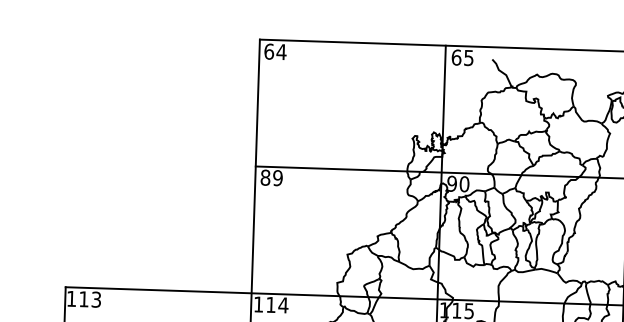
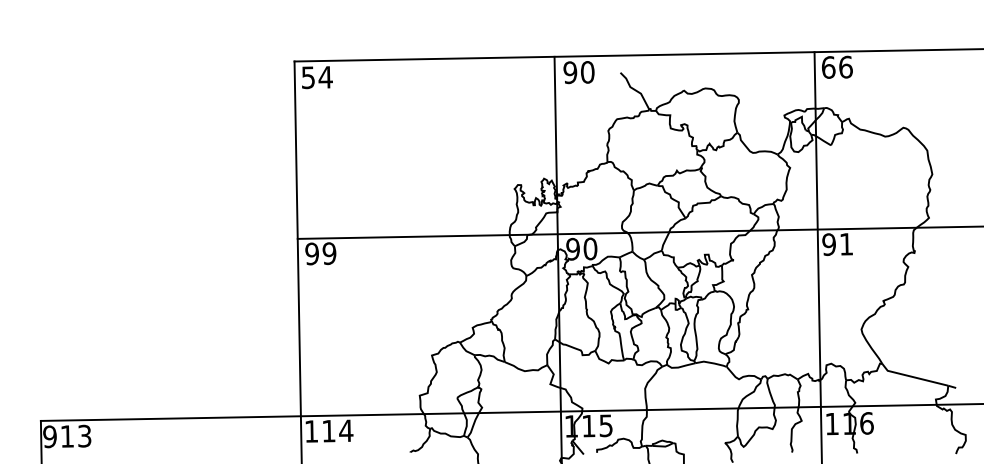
text: (269, 51) -> (308, 77), 64 -> 54
text: (462, 57) -> (578, 72), 65 -> 90
text: (265, 177) -> (312, 253), 89 -> 99
text: (71, 298) -> (49, 436), 113 -> 913

